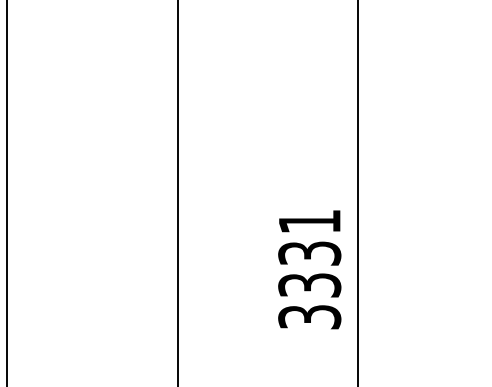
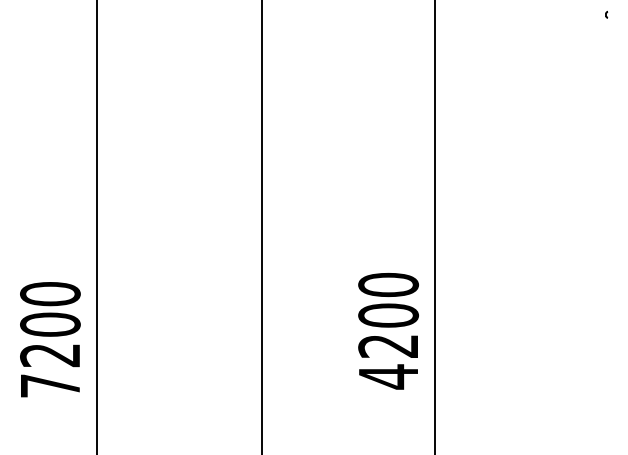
text: (309, 269) -> (388, 330), 3331 -> 4200

